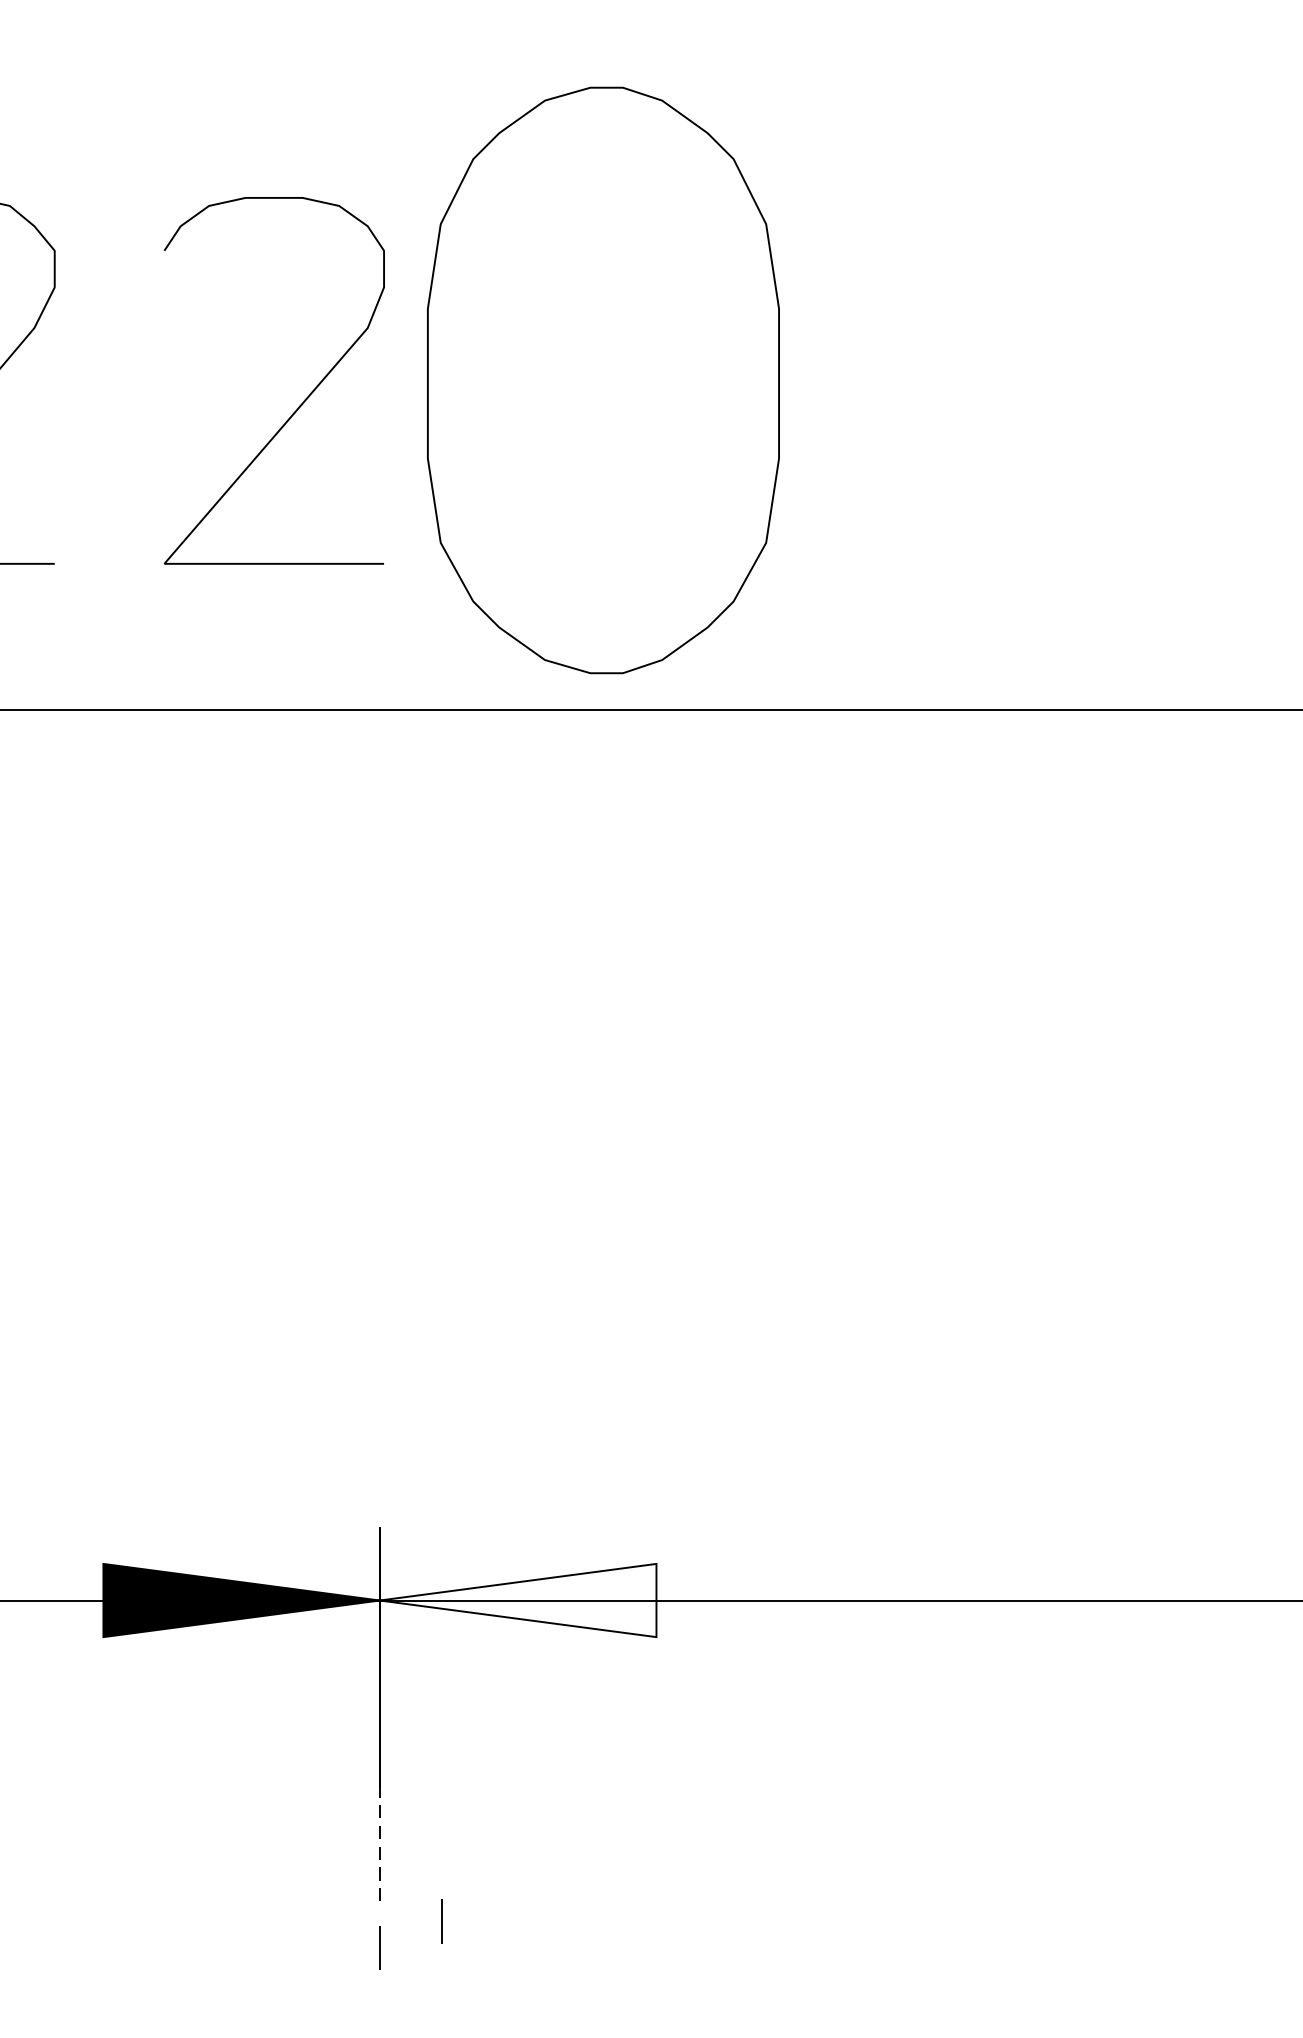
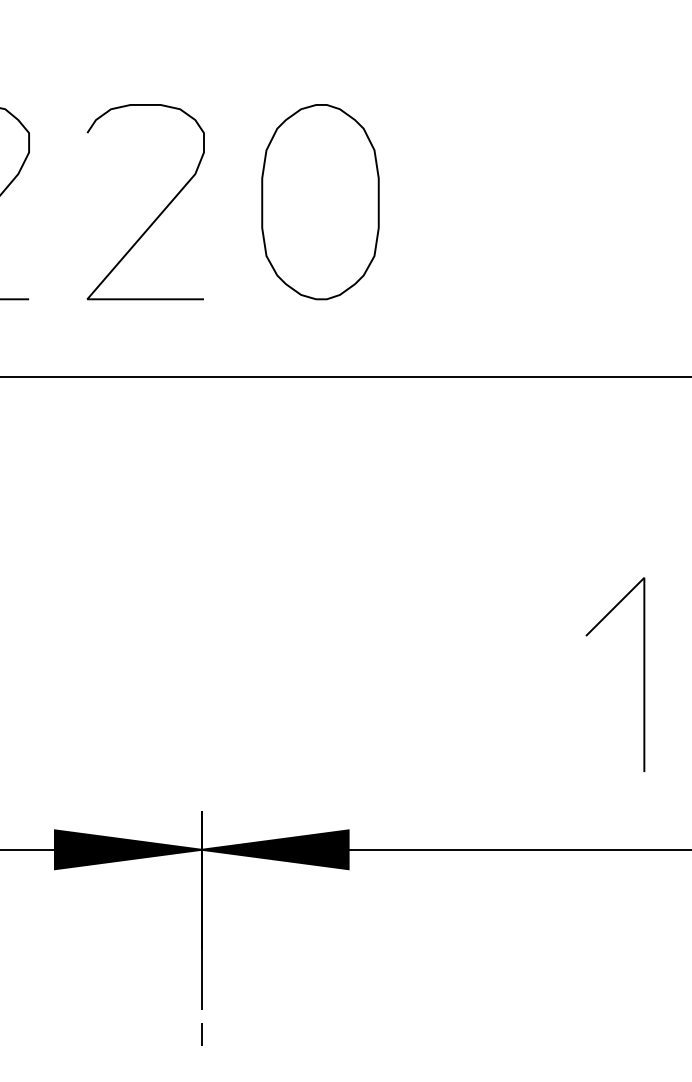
part: (603, 381) -> (320, 202), size x0.62
line: (1211, 1270) -> (643, 674), added
fill: (516, 1599) -> (274, 849), added
line: (379, 1842) -> (201, 978), dashed -> solid
line: (441, 1921) -> (234, 1020), removed

